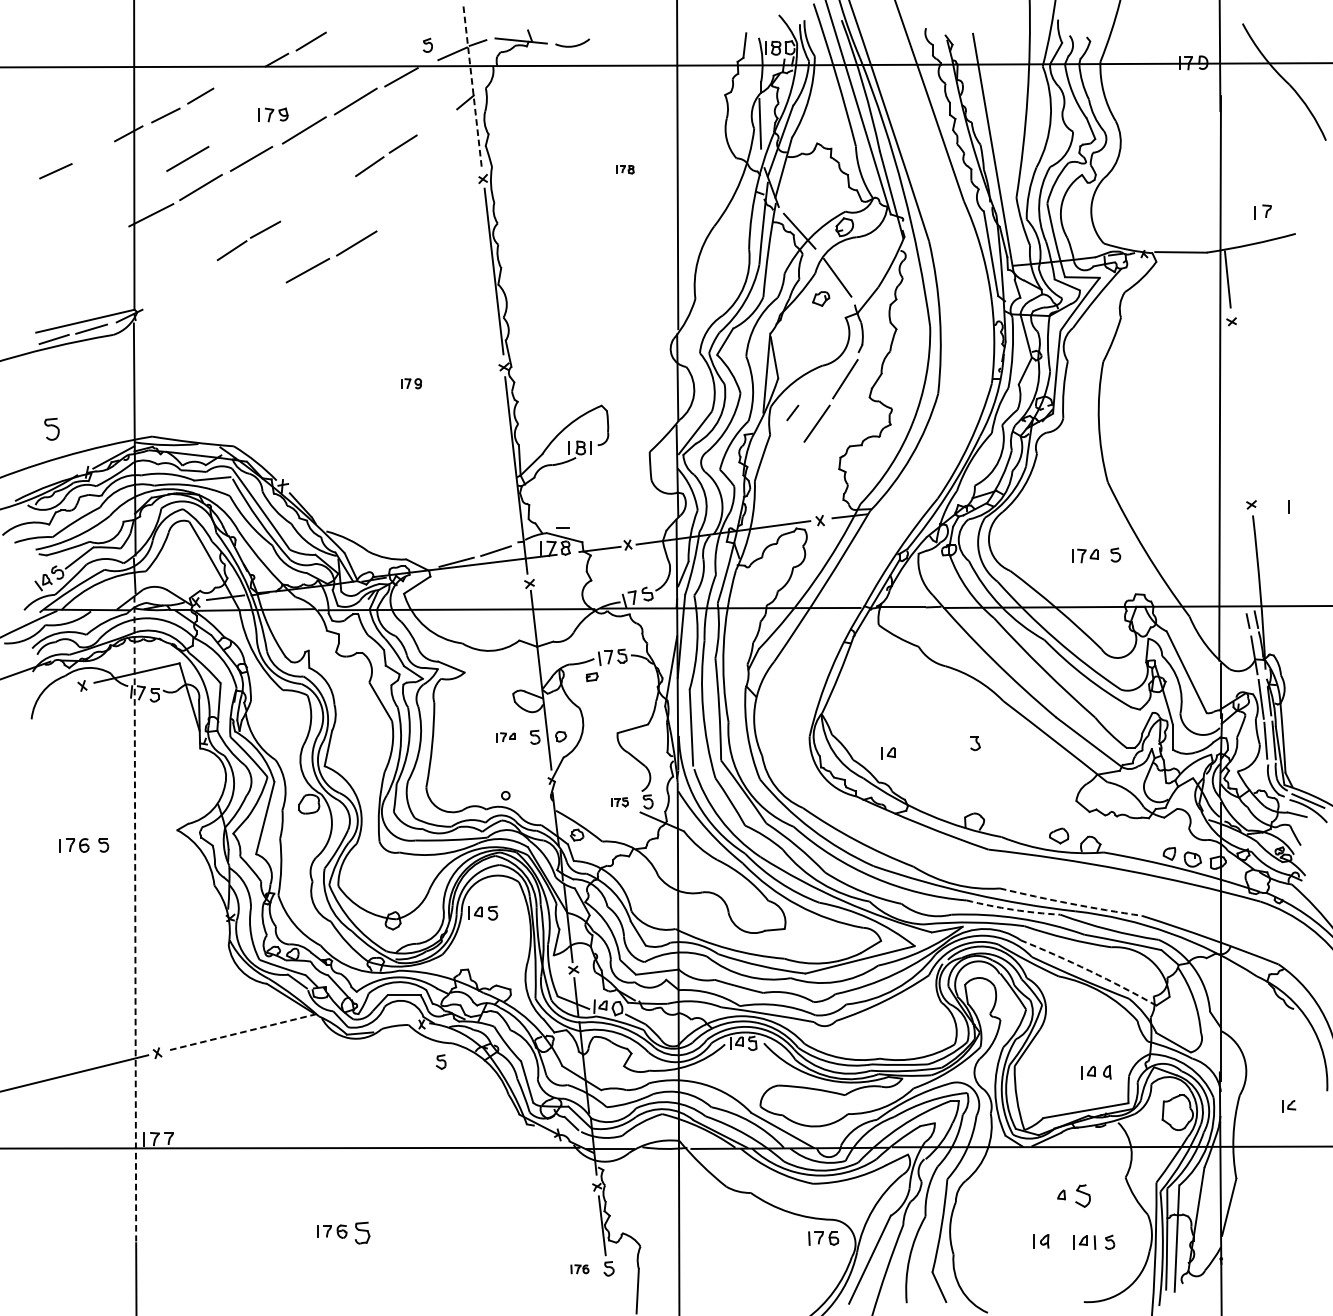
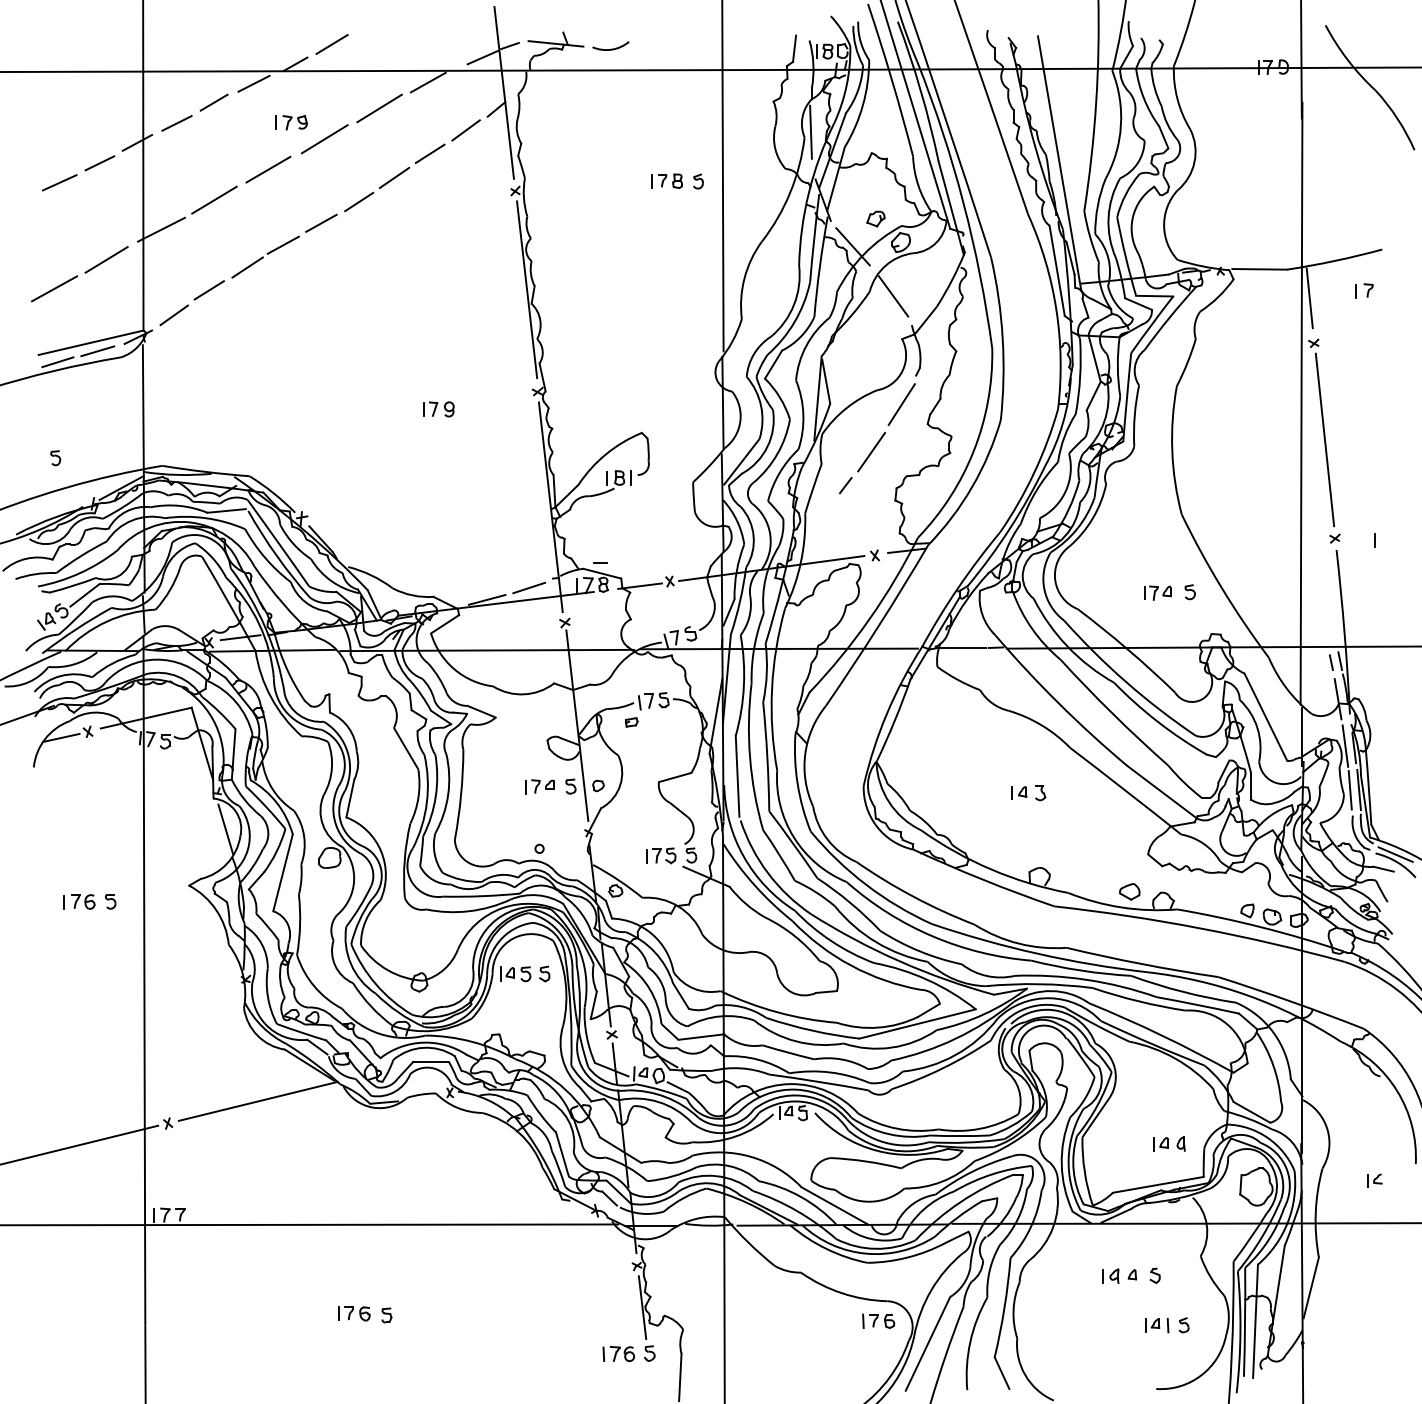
part: (427, 45) -> (698, 181), moved
line: (237, 78) -> (253, 83), added
line: (472, 87) -> (504, 93), dashed -> solid
line: (436, 122) -> (465, 130), added
line: (93, 153) -> (99, 163), added
line: (187, 158) -> (200, 169), removed
part: (624, 169) -> (666, 180), size x1.67
line: (336, 188) -> (359, 201), added
line: (301, 208) -> (321, 222), added
part: (1263, 211) -> (1364, 290), moved
part: (331, 257) -> (79, 274), moved
line: (195, 272) -> (208, 290), added
line: (162, 295) -> (173, 315), added
part: (820, 298) -> (875, 218), moved
part: (411, 383) -> (438, 409), size x1.43
line: (1241, 411) -> (1324, 439), added
line: (792, 412) -> (845, 485), moved
part: (51, 429) -> (55, 458), size x0.62
line: (57, 691) -> (61, 737), added
part: (505, 737) -> (539, 786), size x1.43
part: (888, 753) -> (1019, 792), moved
line: (211, 776) -> (225, 828), added
part: (620, 801) -> (661, 855), size x1.67
arc: (1071, 904) -> (1142, 964), dashed -> solid
arc: (1012, 909) -> (1080, 970), dashed -> solid
line: (135, 919) -> (144, 980), dashed -> solid
arc: (1089, 970) -> (1162, 1035), dashed -> solid
line: (242, 1032) -> (258, 1101), dashed -> solid
part: (441, 1061) -> (544, 973), moved
part: (1082, 1195) -> (1154, 1275), size x0.62
part: (362, 1233) -> (386, 1315), size x0.62
part: (1041, 1240) -> (1110, 1275), moved
part: (579, 1268) -> (618, 1353), size x1.67

